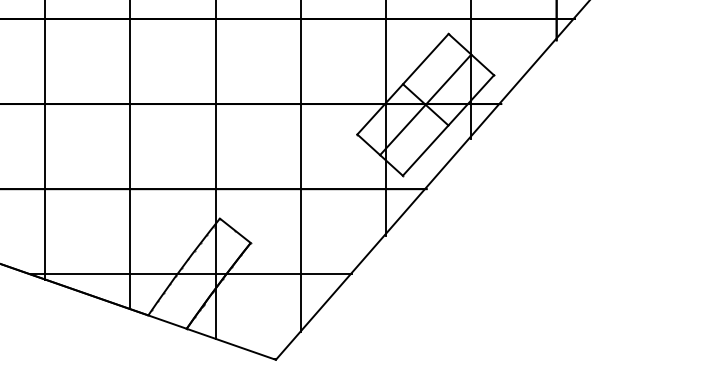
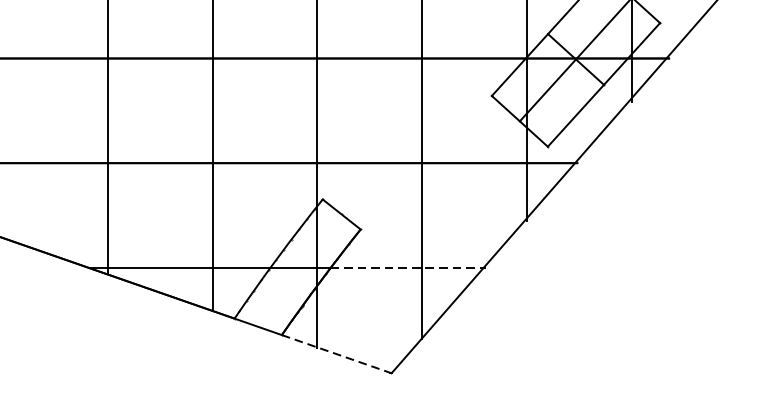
line: (289, 274) -> (408, 268), solid -> dashed
line: (231, 344) -> (336, 354), solid -> dashed

